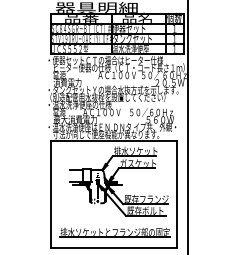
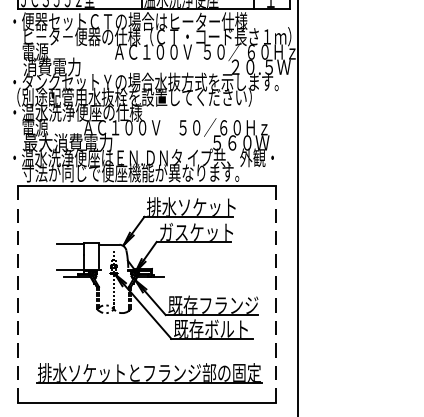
line: (50, 194) -> (17, 295), solid -> dashed
line: (177, 194) -> (276, 295), solid -> dashed

